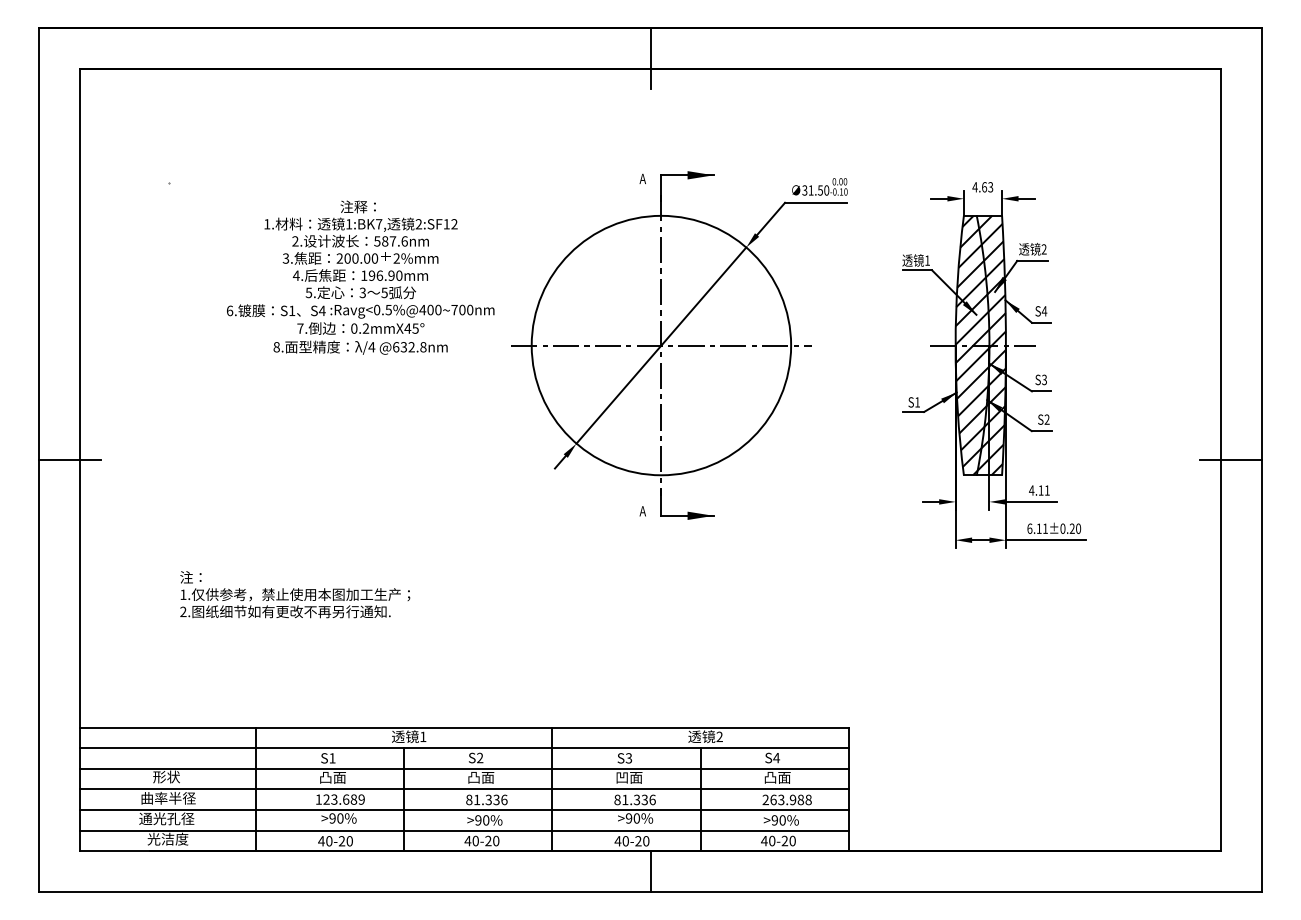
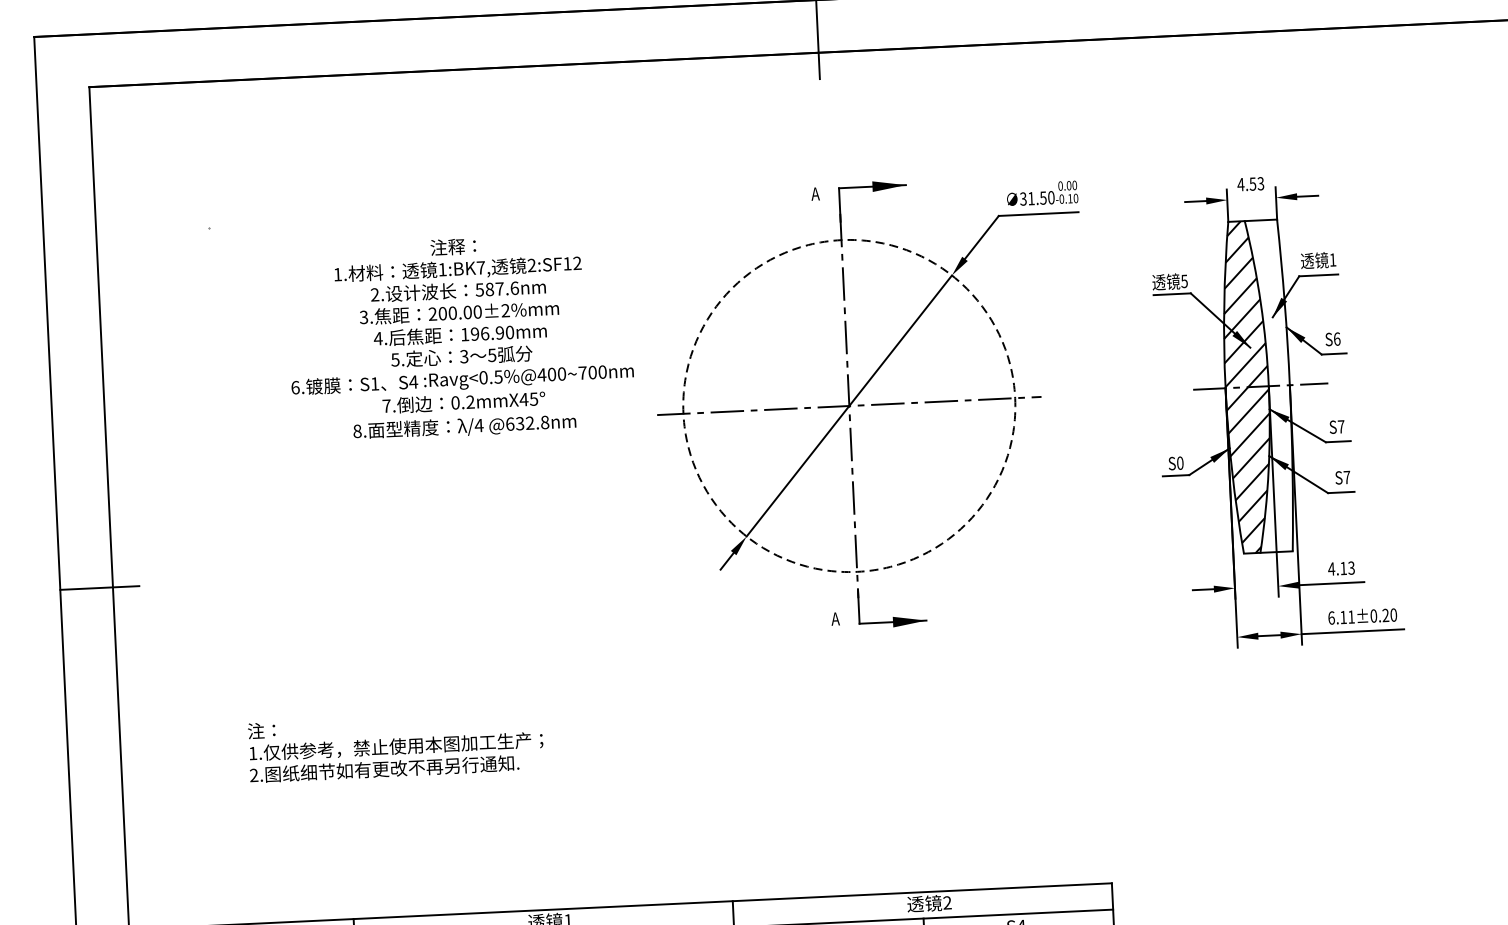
text: (984, 187) -> (1252, 184), 4.63 -> 4.53
text: (1043, 249) -> (1332, 260), 2 -> 1
text: (927, 260) -> (1184, 281), 1 -> 5
text: (1043, 311) -> (1335, 339), S4 -> S6
circle: (661, 345) -> (849, 405), solid -> dashed
hatch: (990, 345) -> (1270, 386), removed
text: (1044, 379) -> (1341, 426), S3 -> S7
text: (917, 402) -> (1180, 463), S1 -> S0
text: (1046, 419) -> (1346, 477), S2 -> S7
text: (1046, 490) -> (1350, 568), 4.11 -> 4.13

